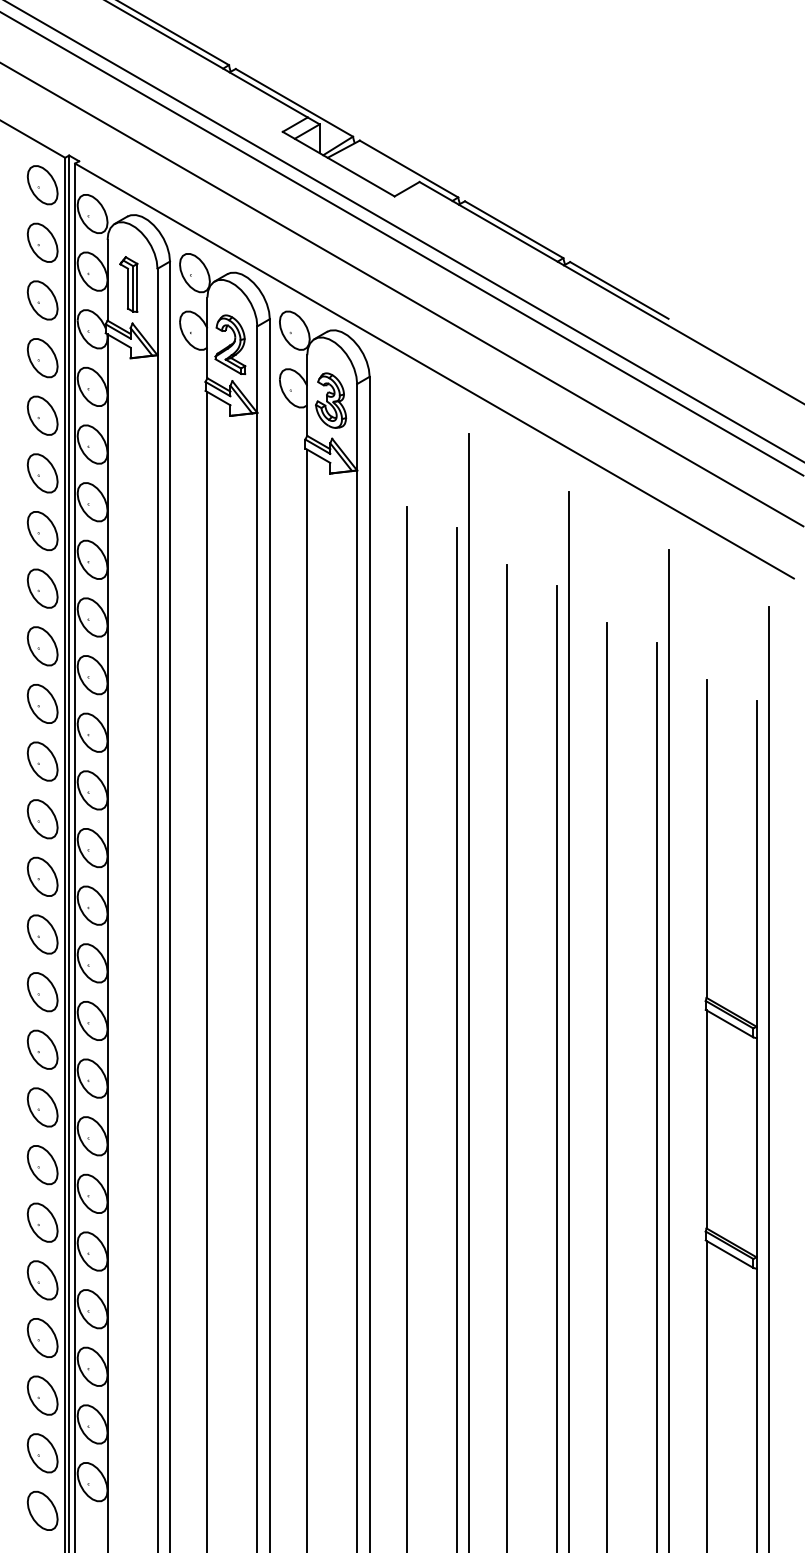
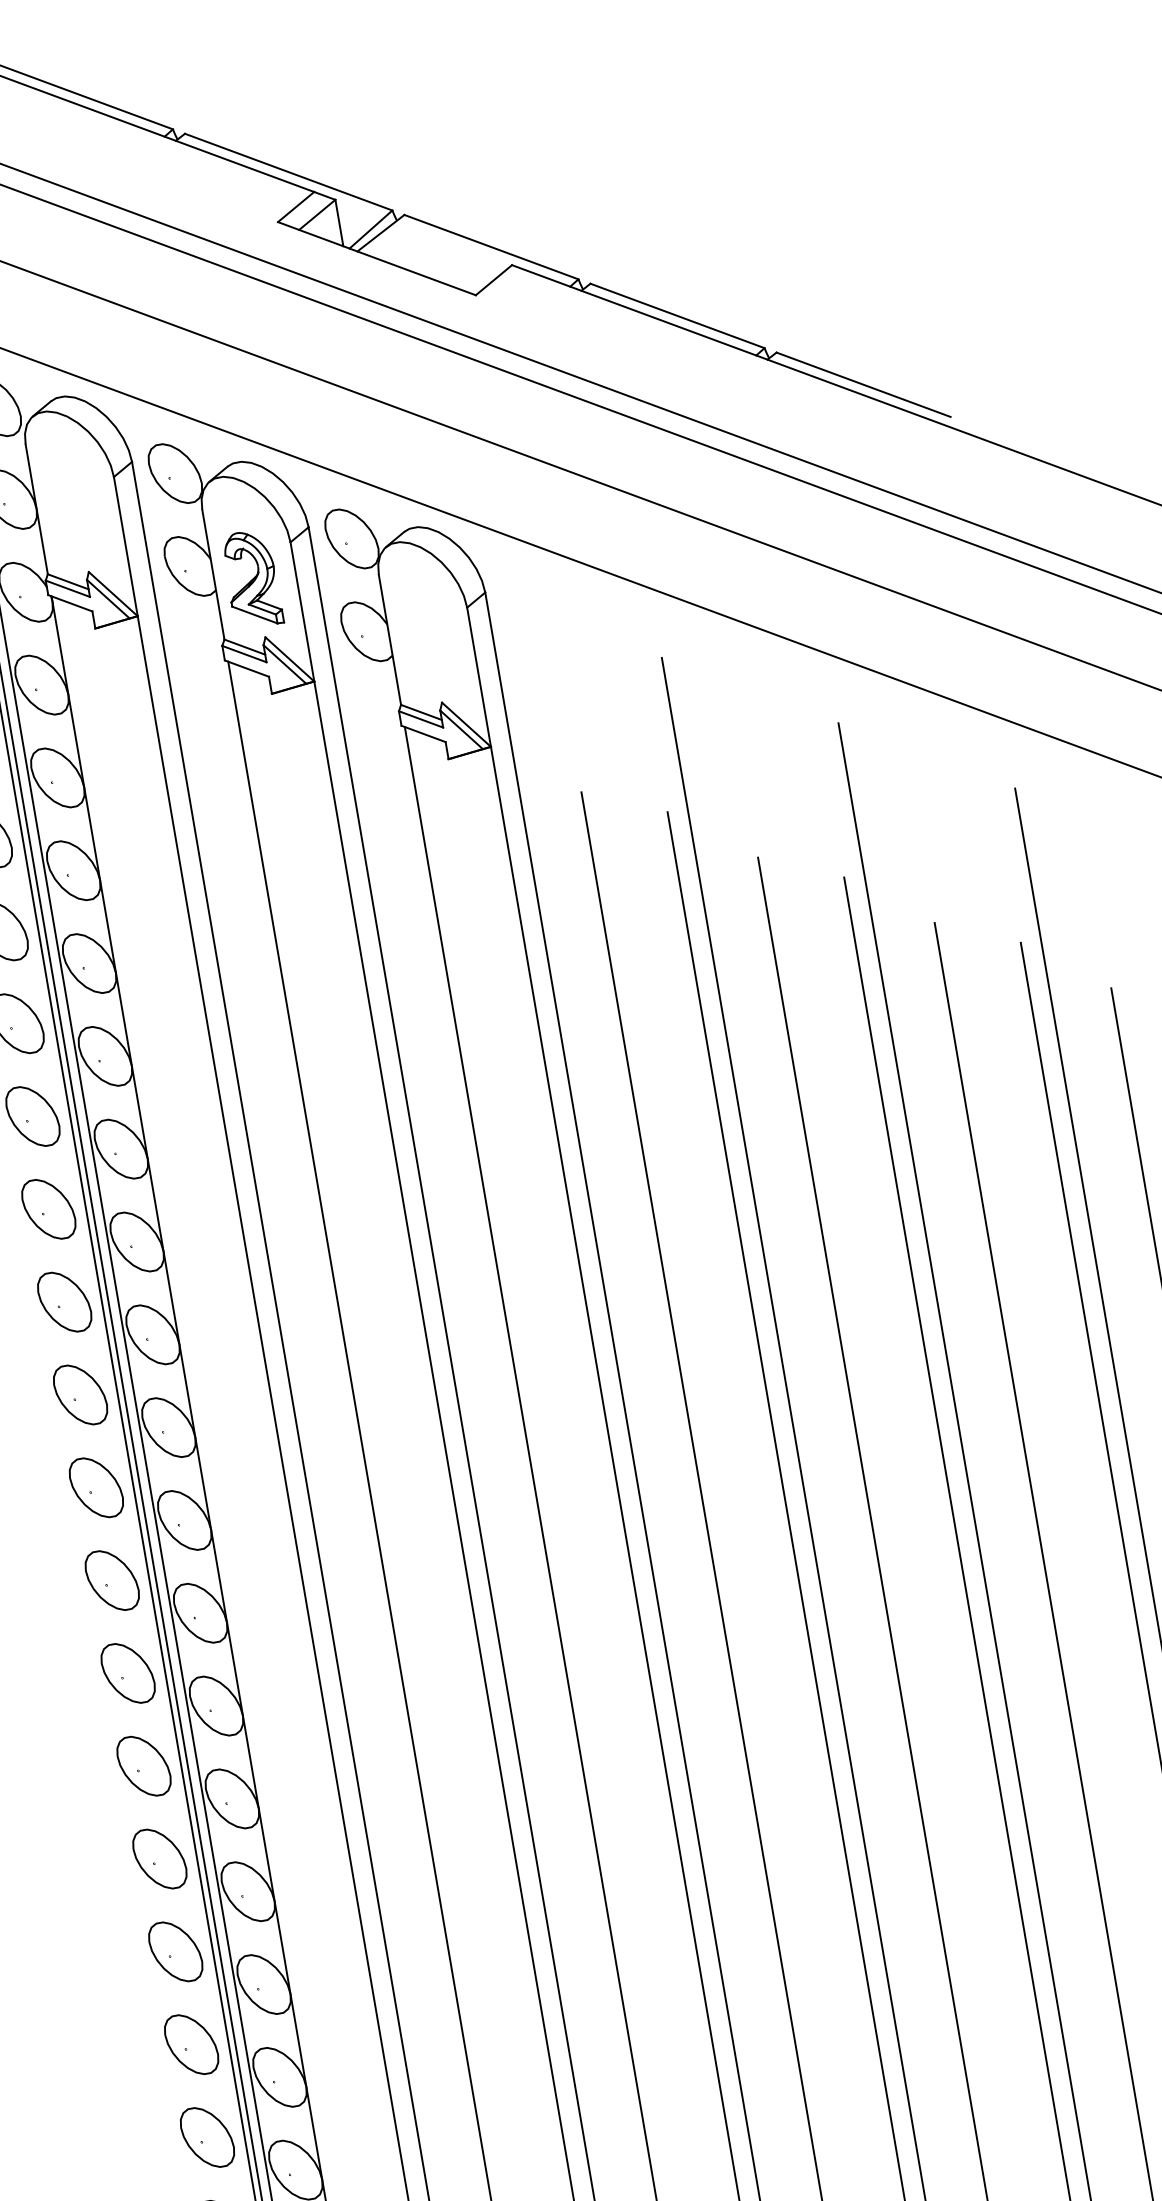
part: (128, 284) -> (71, 510), removed
part: (331, 400) -> (430, 641), removed

